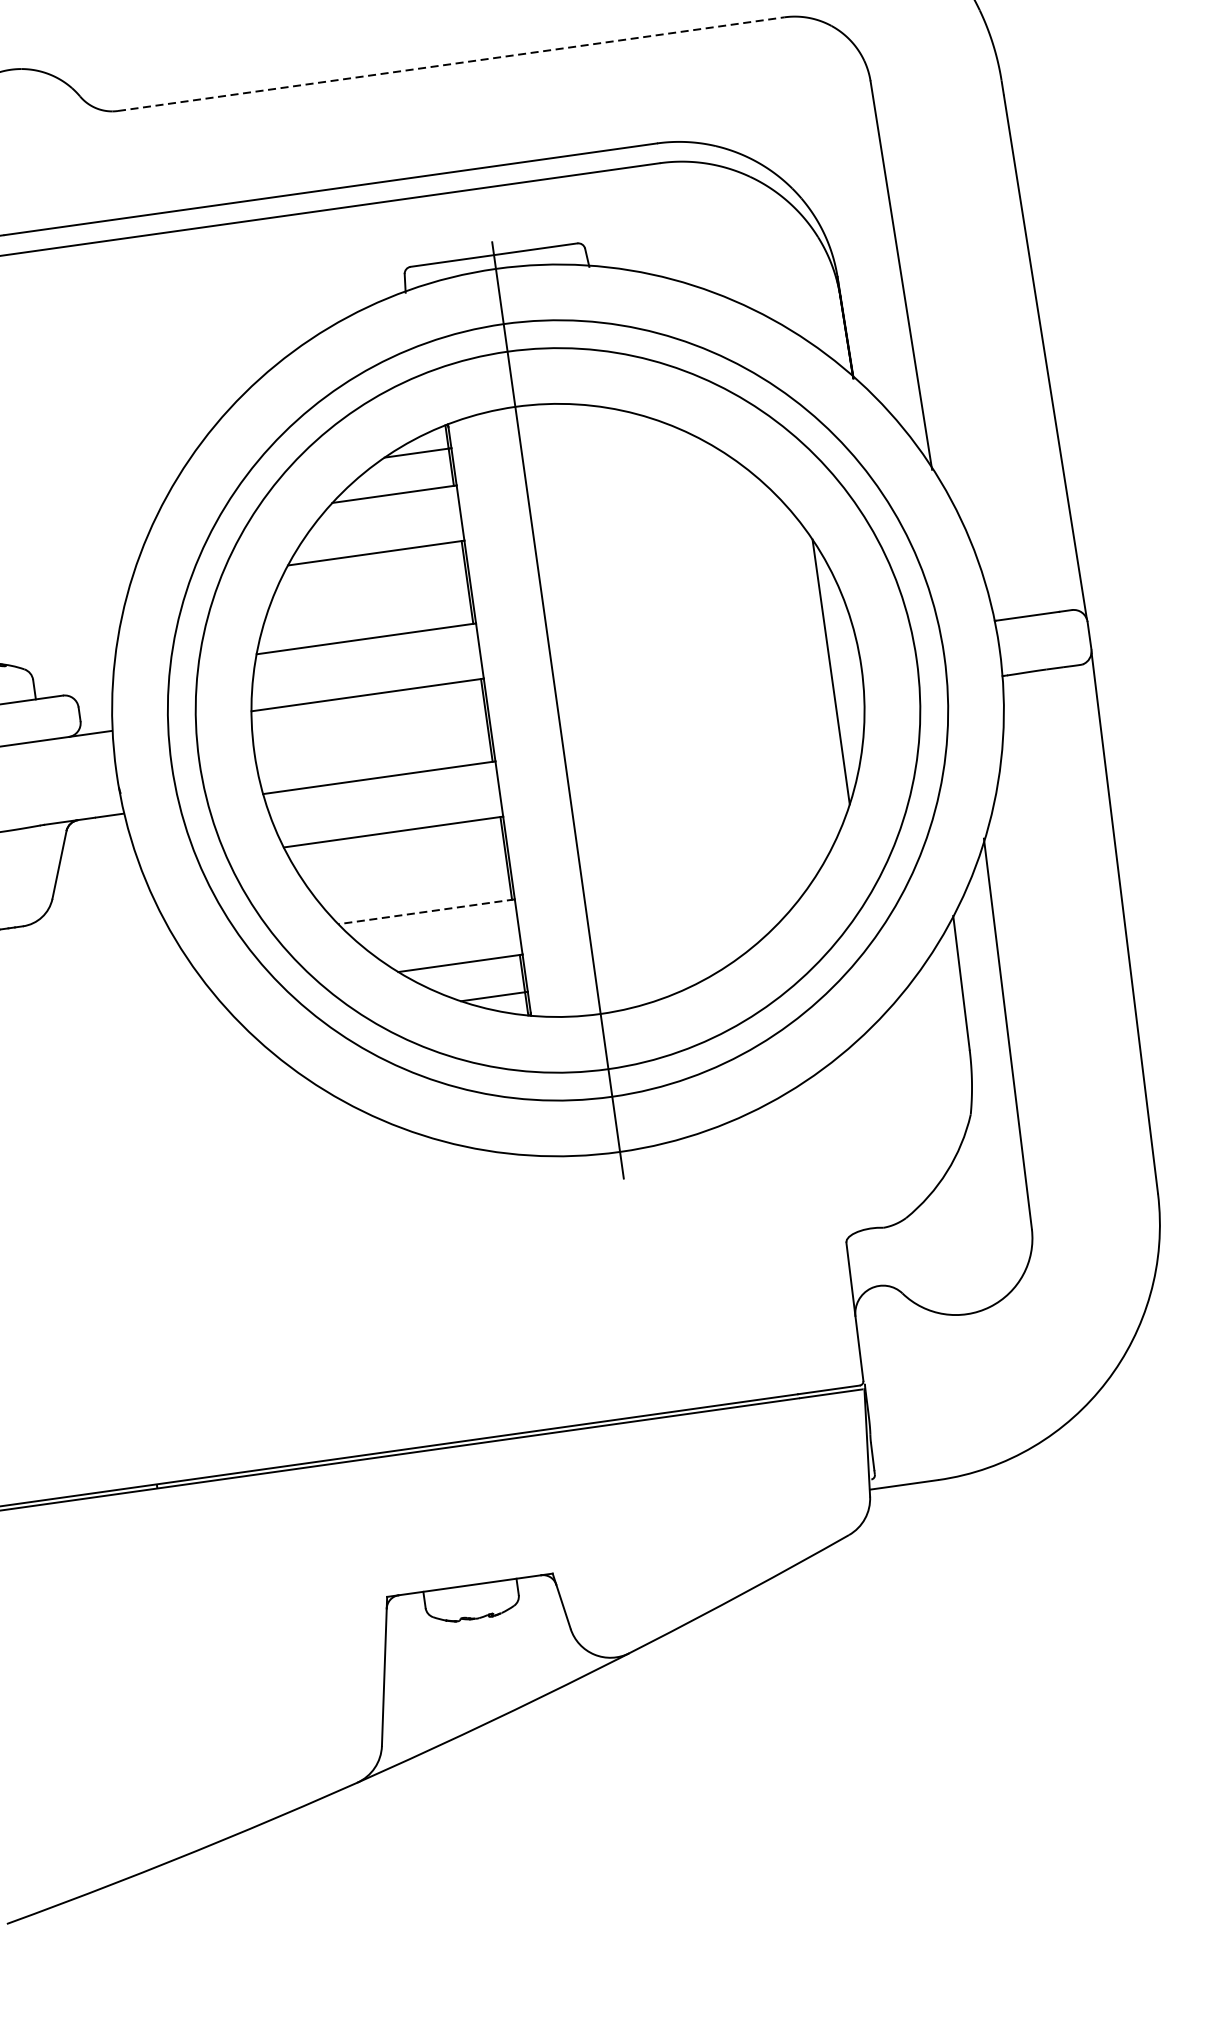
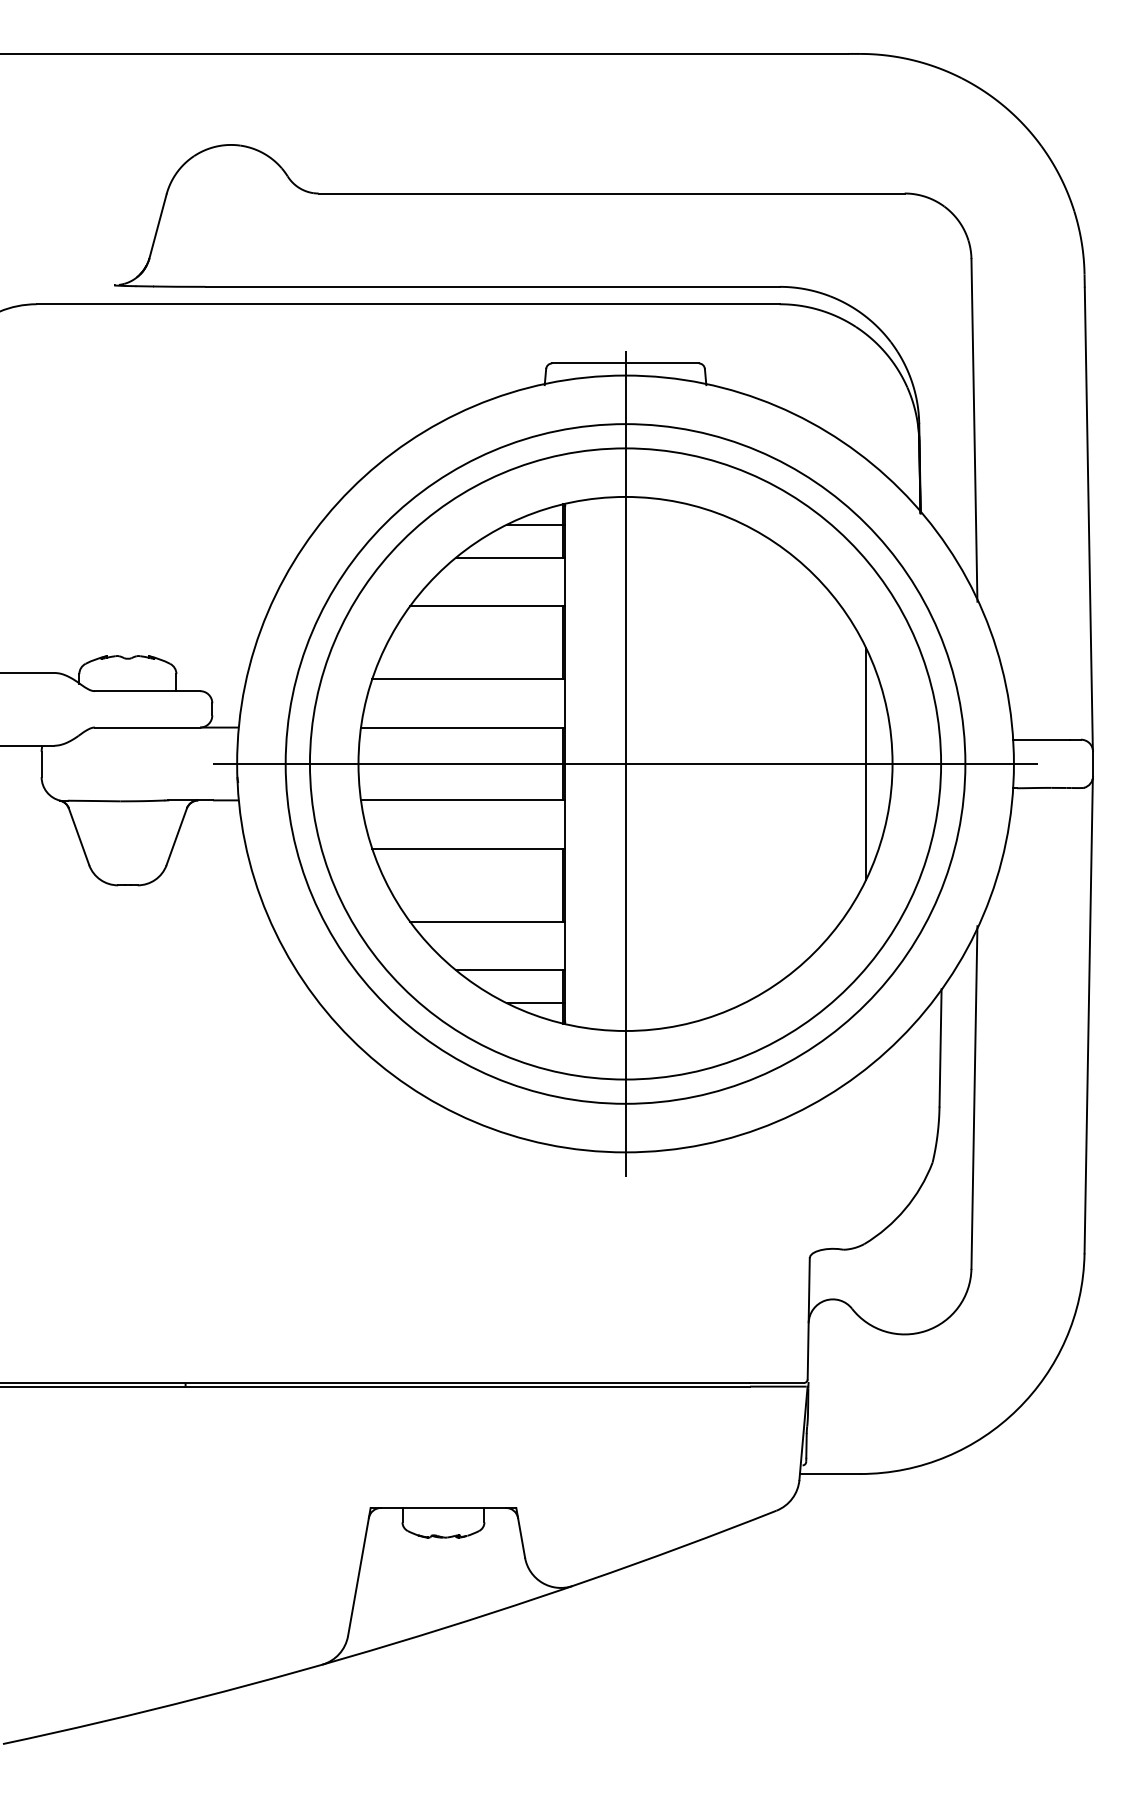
line: (452, 64) -> (612, 193), dashed -> solid
line: (557, 709) -> (625, 763), added
line: (426, 911) -> (487, 921), dashed -> solid

